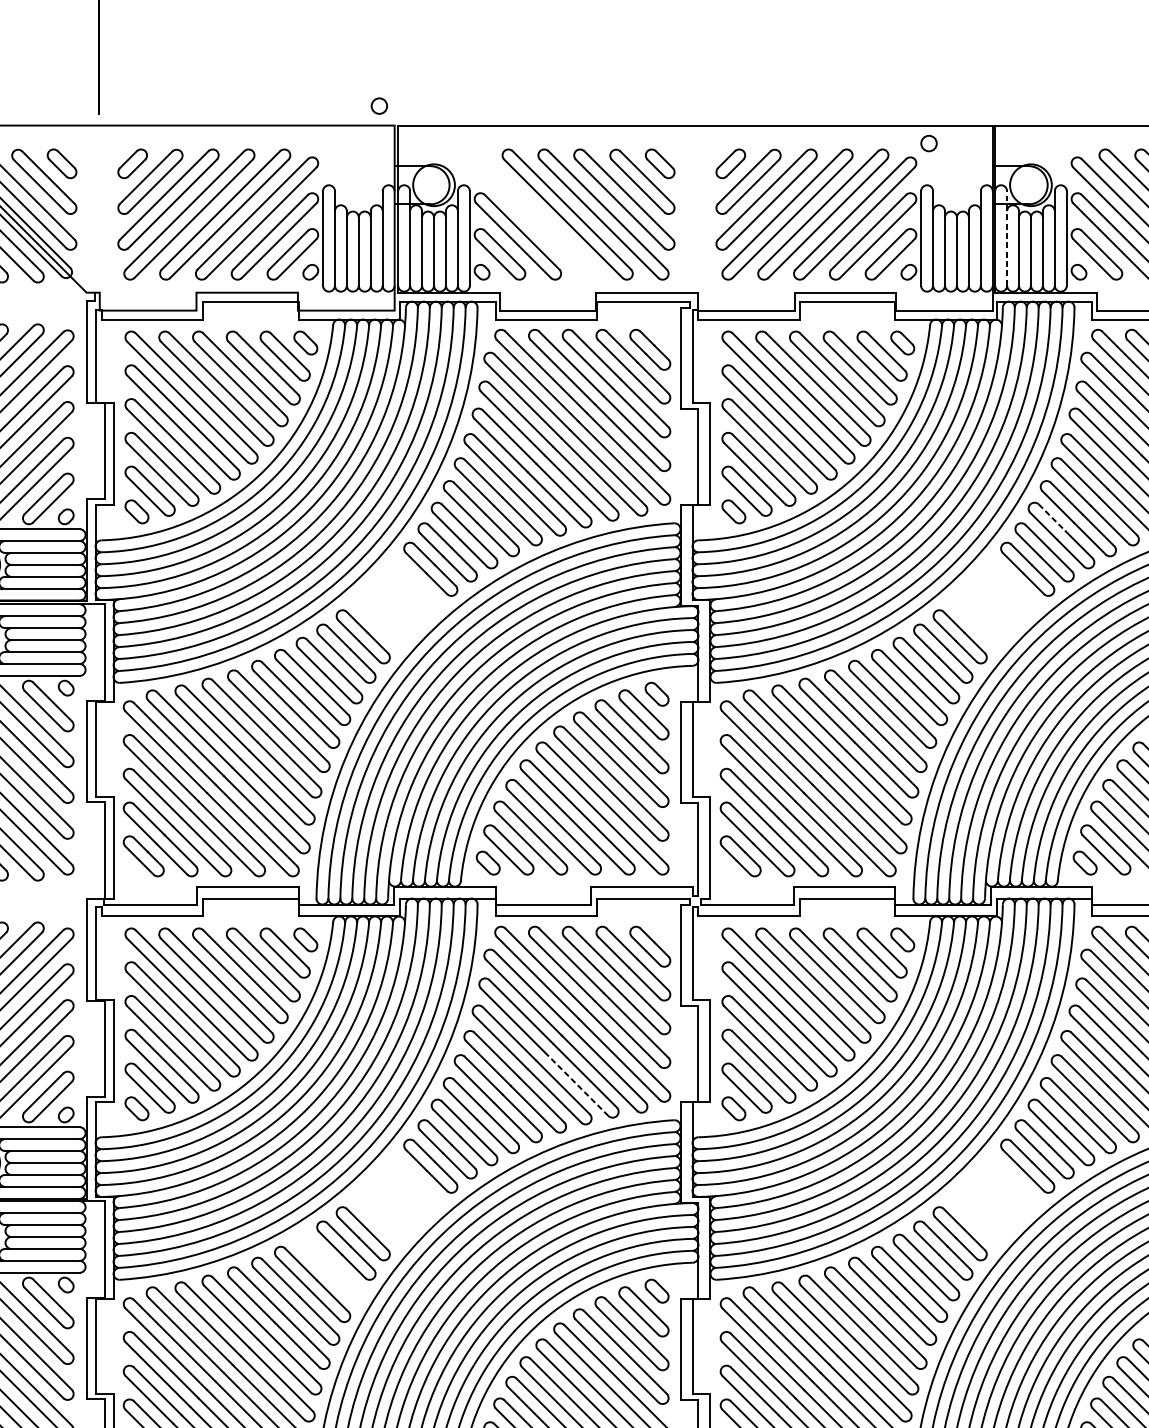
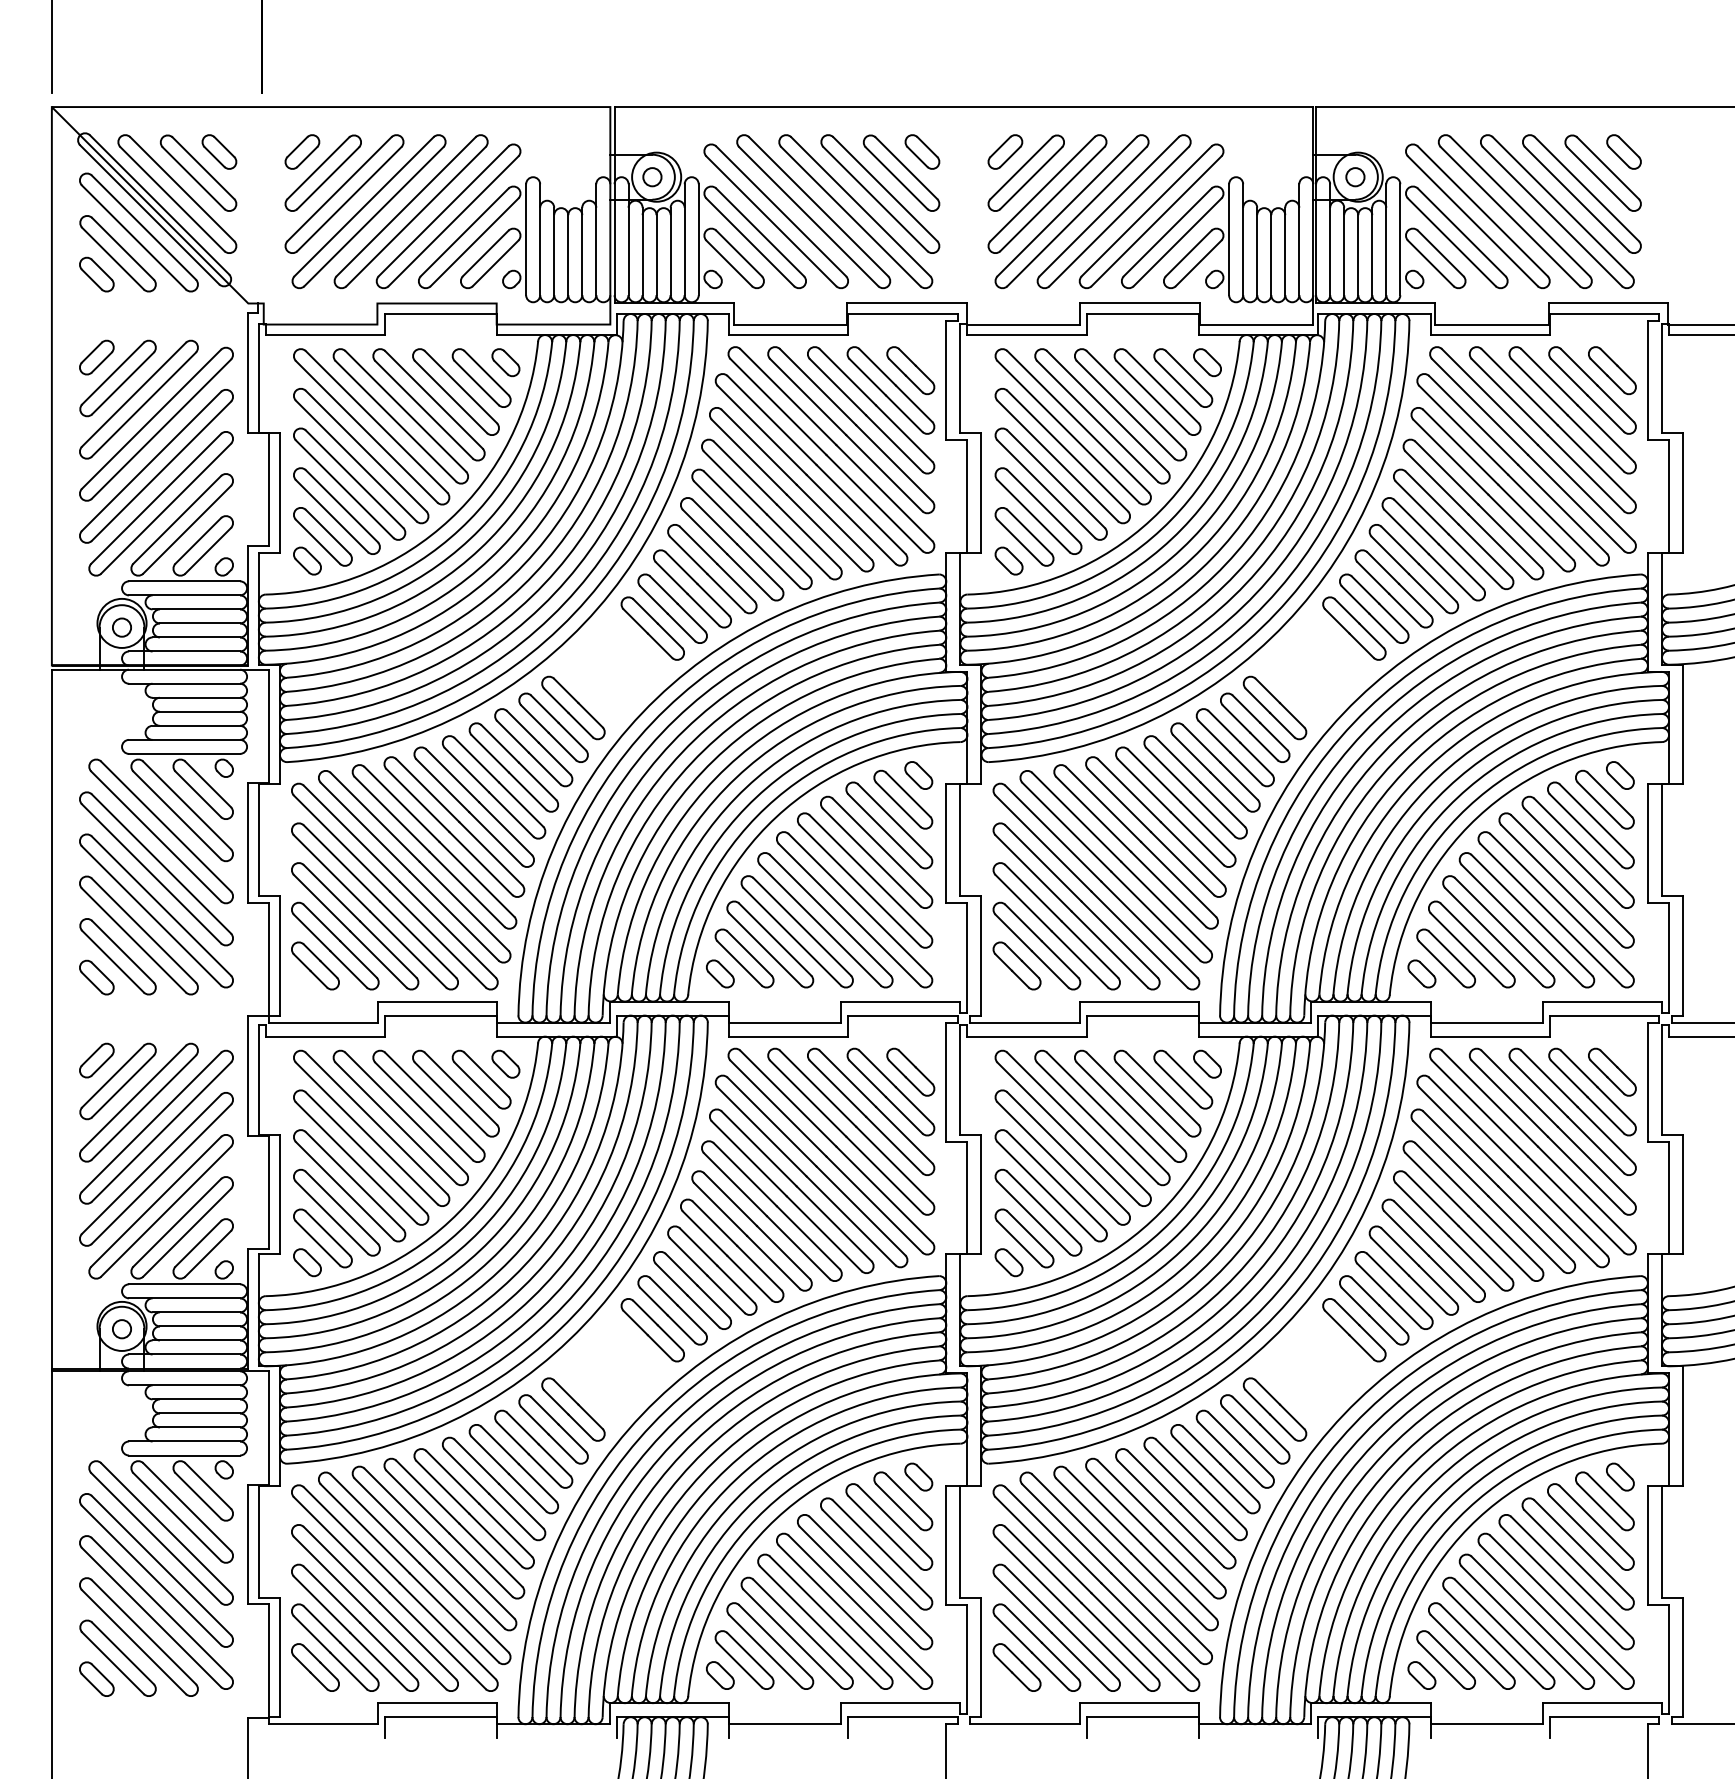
circle: (379, 106) -> (652, 177), moved
circle: (929, 143) -> (1355, 177), moved
part: (535, 217) -> (775, 215), added
line: (1007, 238) -> (1330, 239), dashed -> solid
line: (1052, 518) -> (1383, 568), dashed -> solid
line: (576, 1083) -> (824, 1233), dashed -> solid
part: (329, 1266) -> (533, 1448), added

